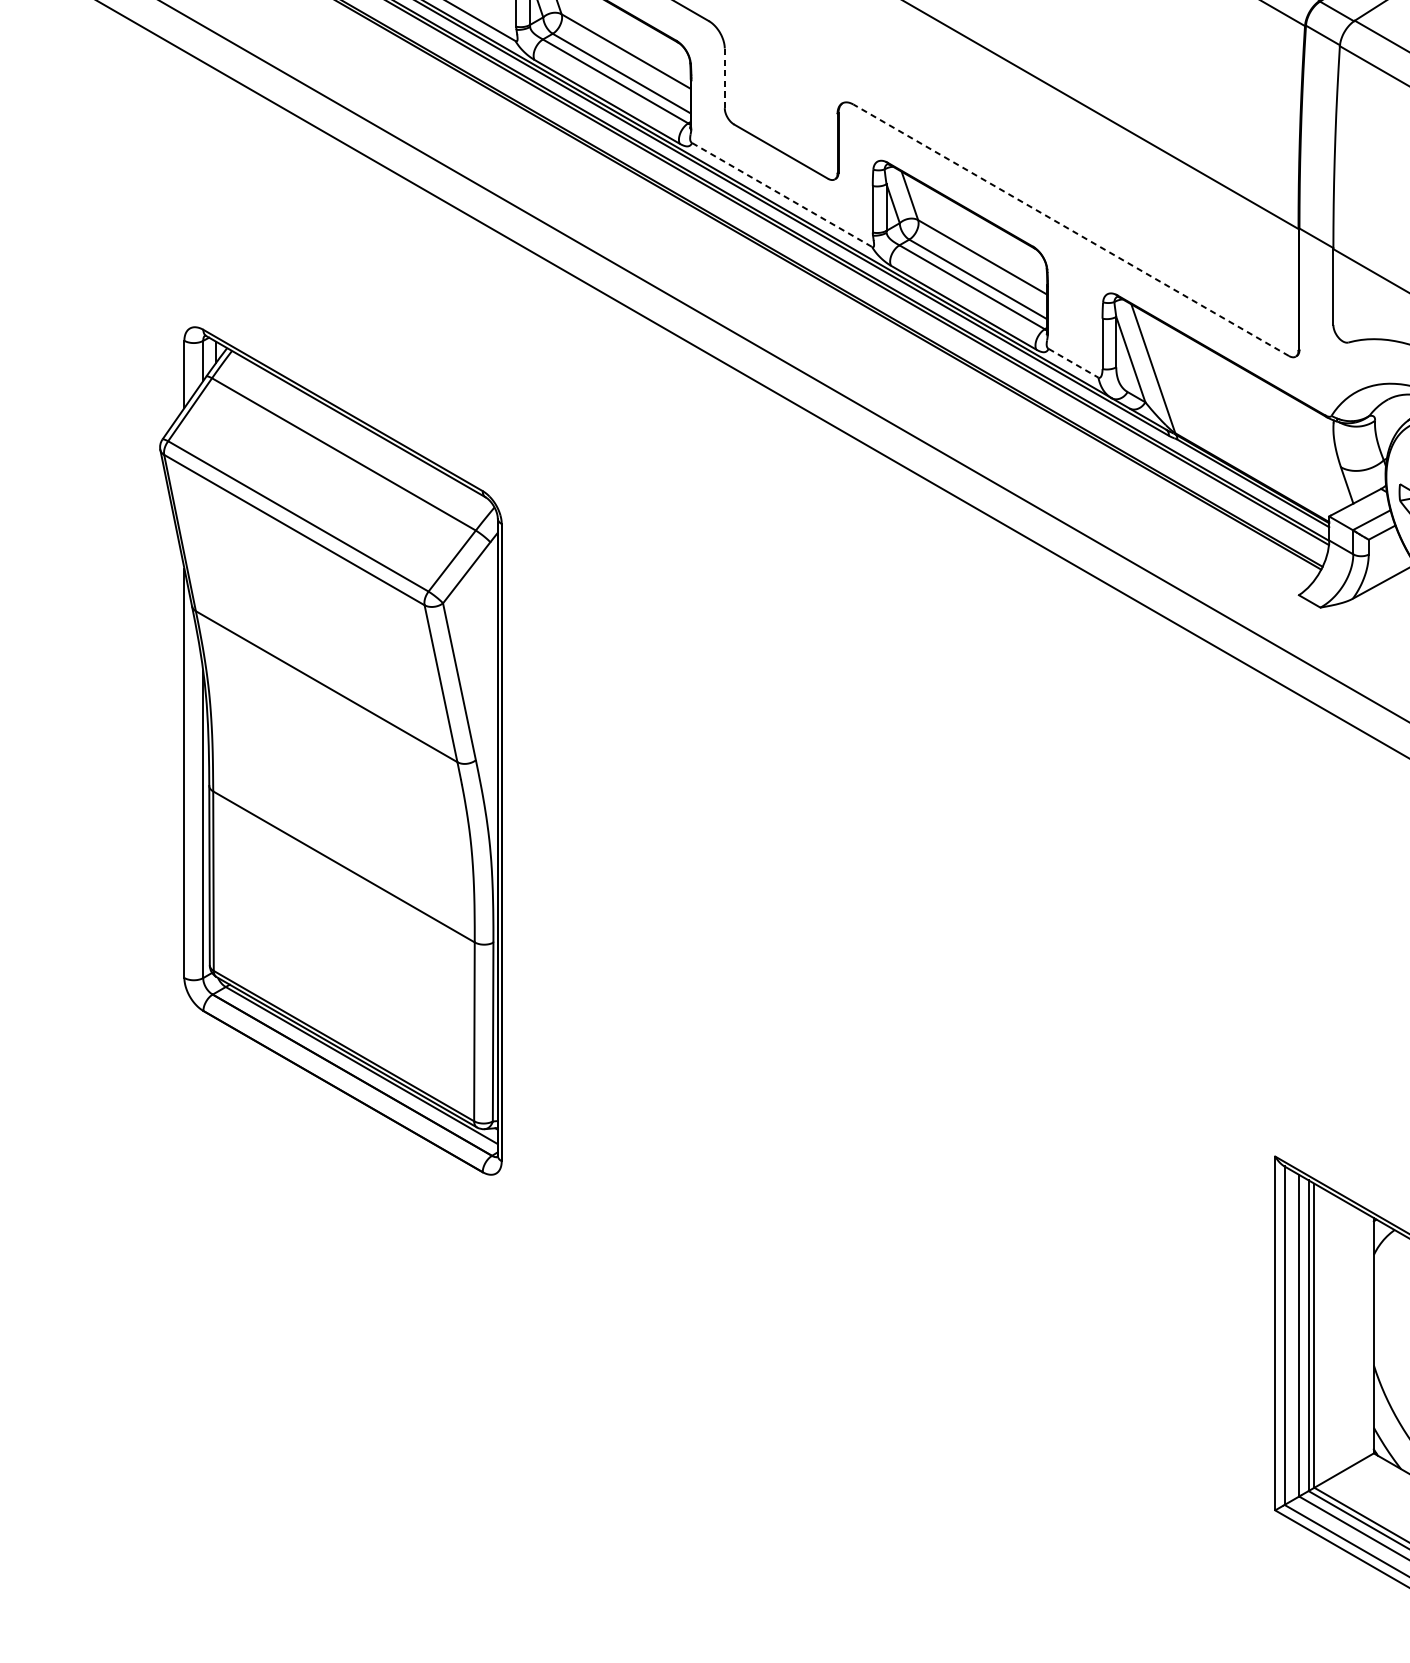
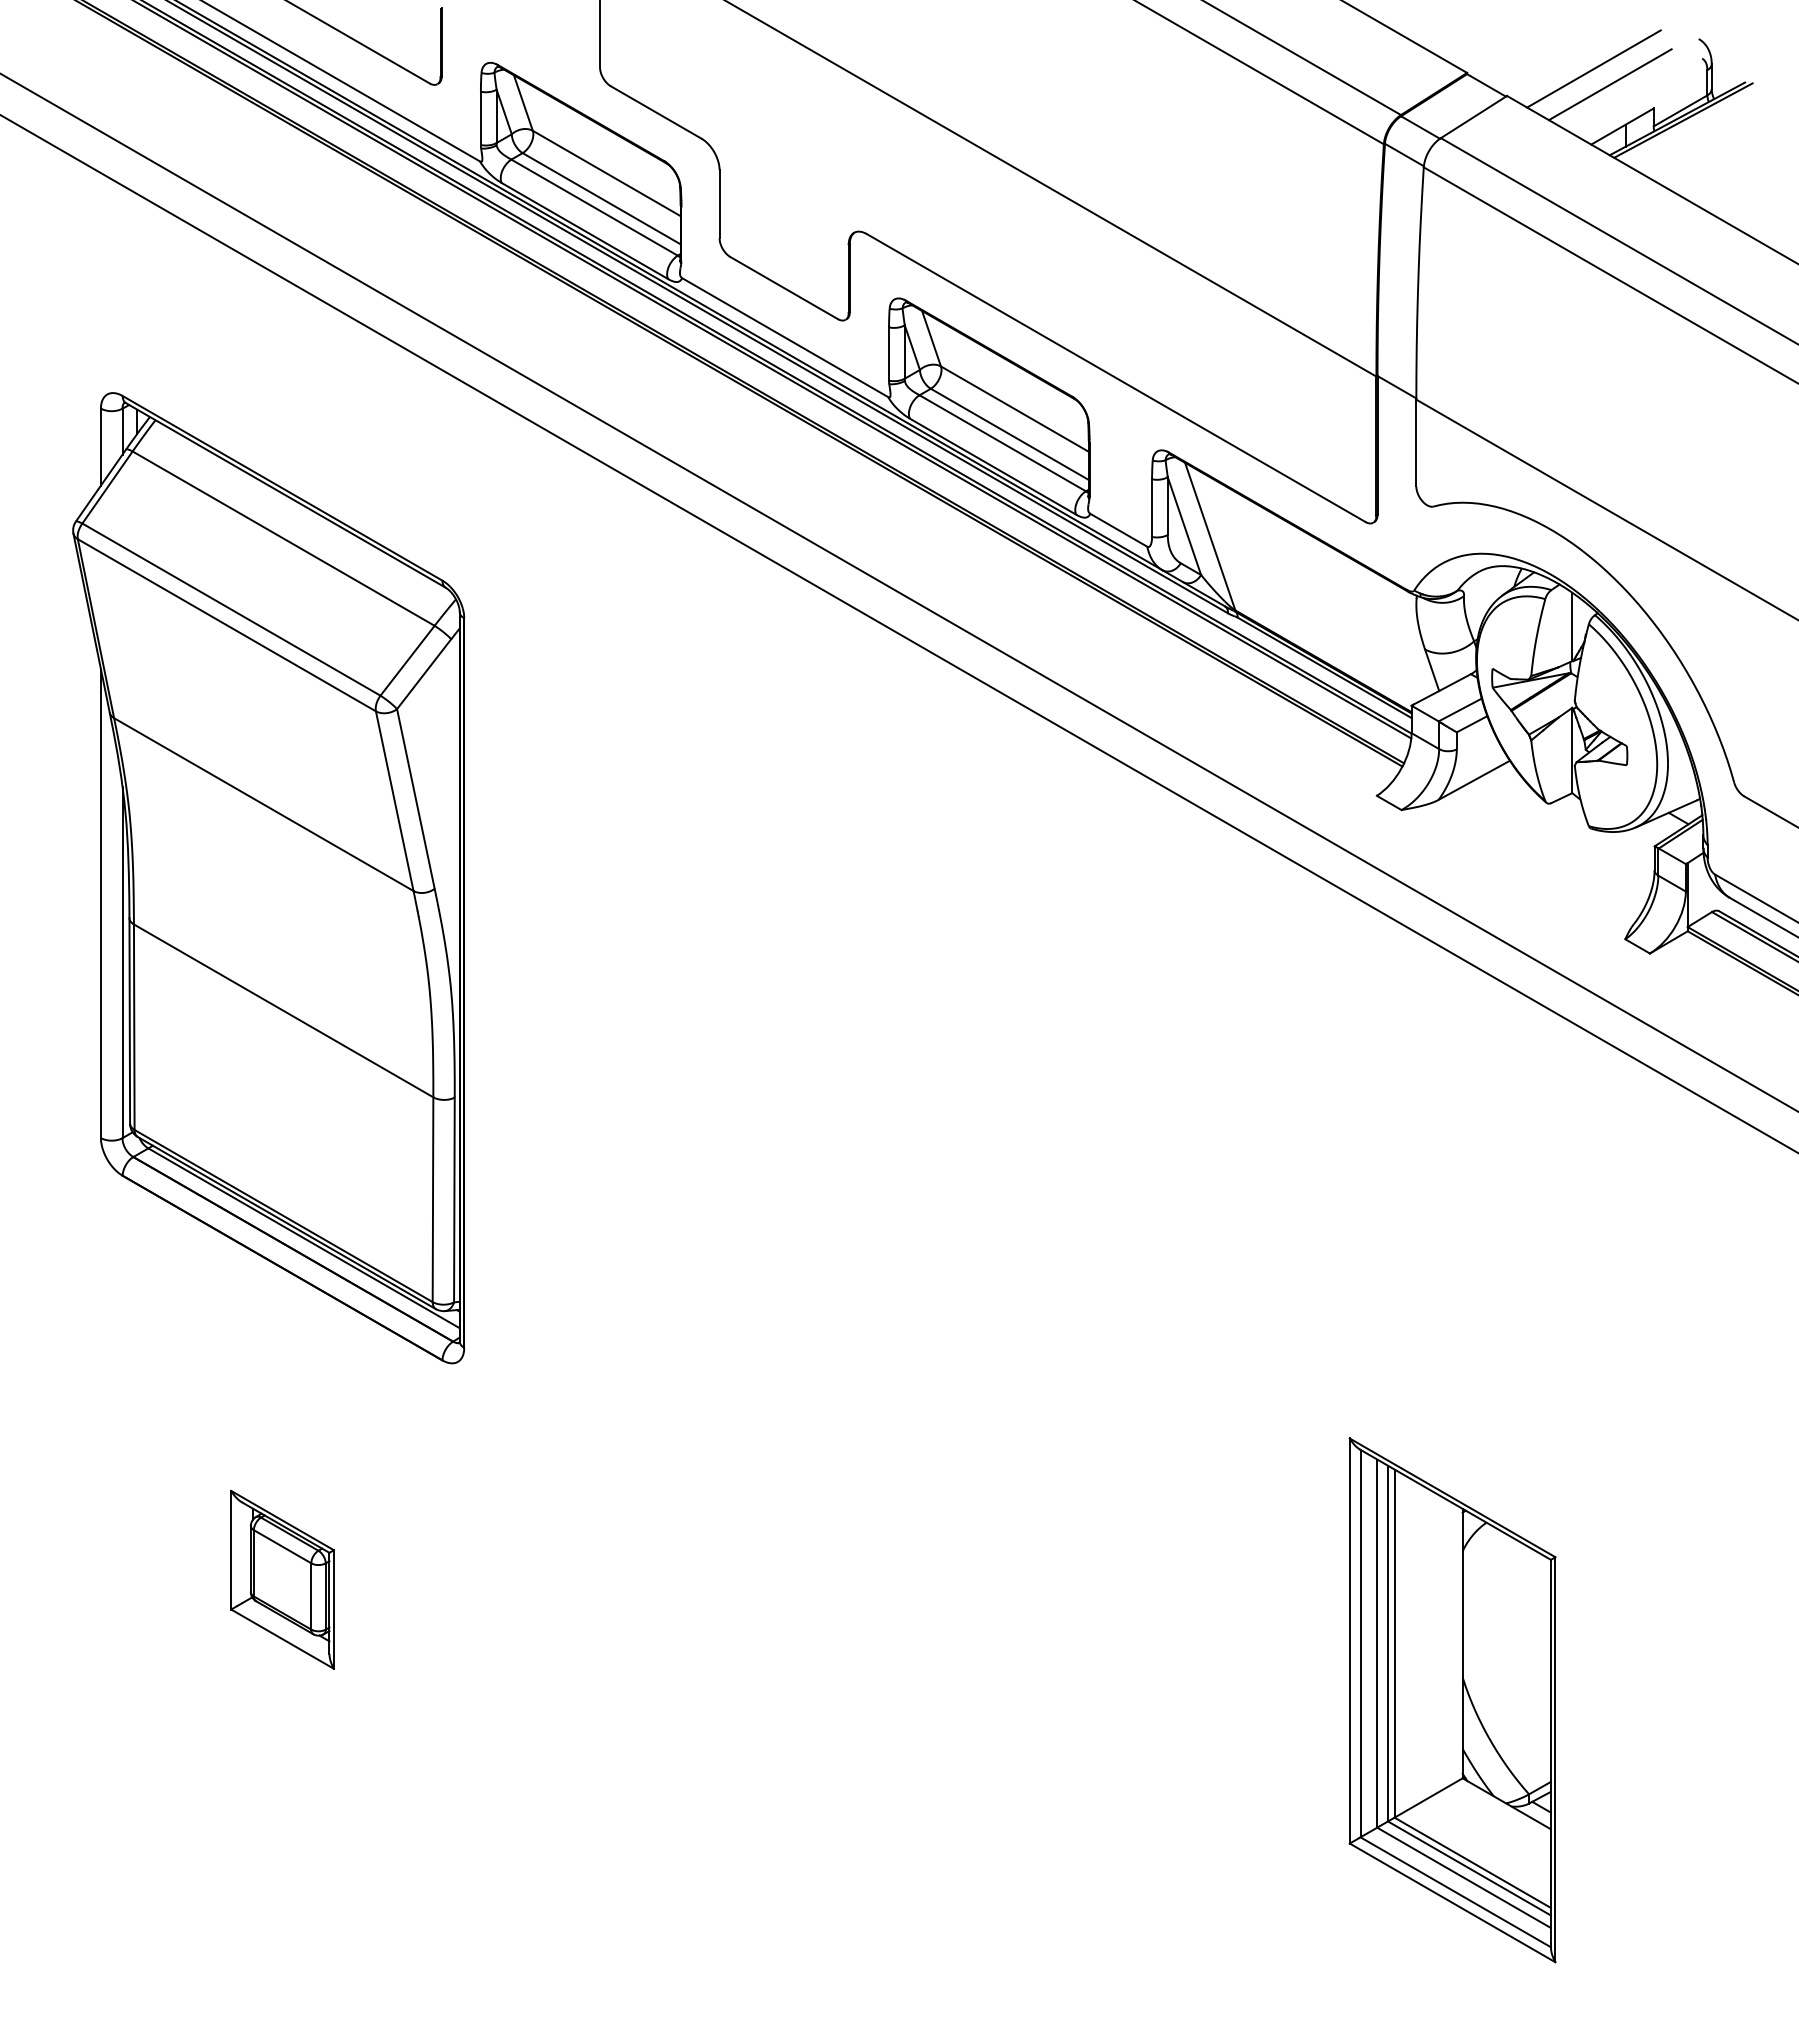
line: (724, 77) -> (719, 203), dashed -> solid
line: (782, 194) -> (785, 337), dashed -> solid
line: (1071, 230) -> (1116, 378), dashed -> solid
line: (1073, 363) -> (1118, 530), dashed -> solid
part: (330, 751) -> (268, 878), moved
part: (342, 1279) -> (282, 1579), added

